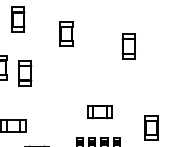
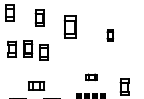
part: (66, 34) -> (70, 27), size x1.4
part: (129, 46) -> (110, 35), size x0.7
part: (99, 112) -> (91, 77), size x0.7

